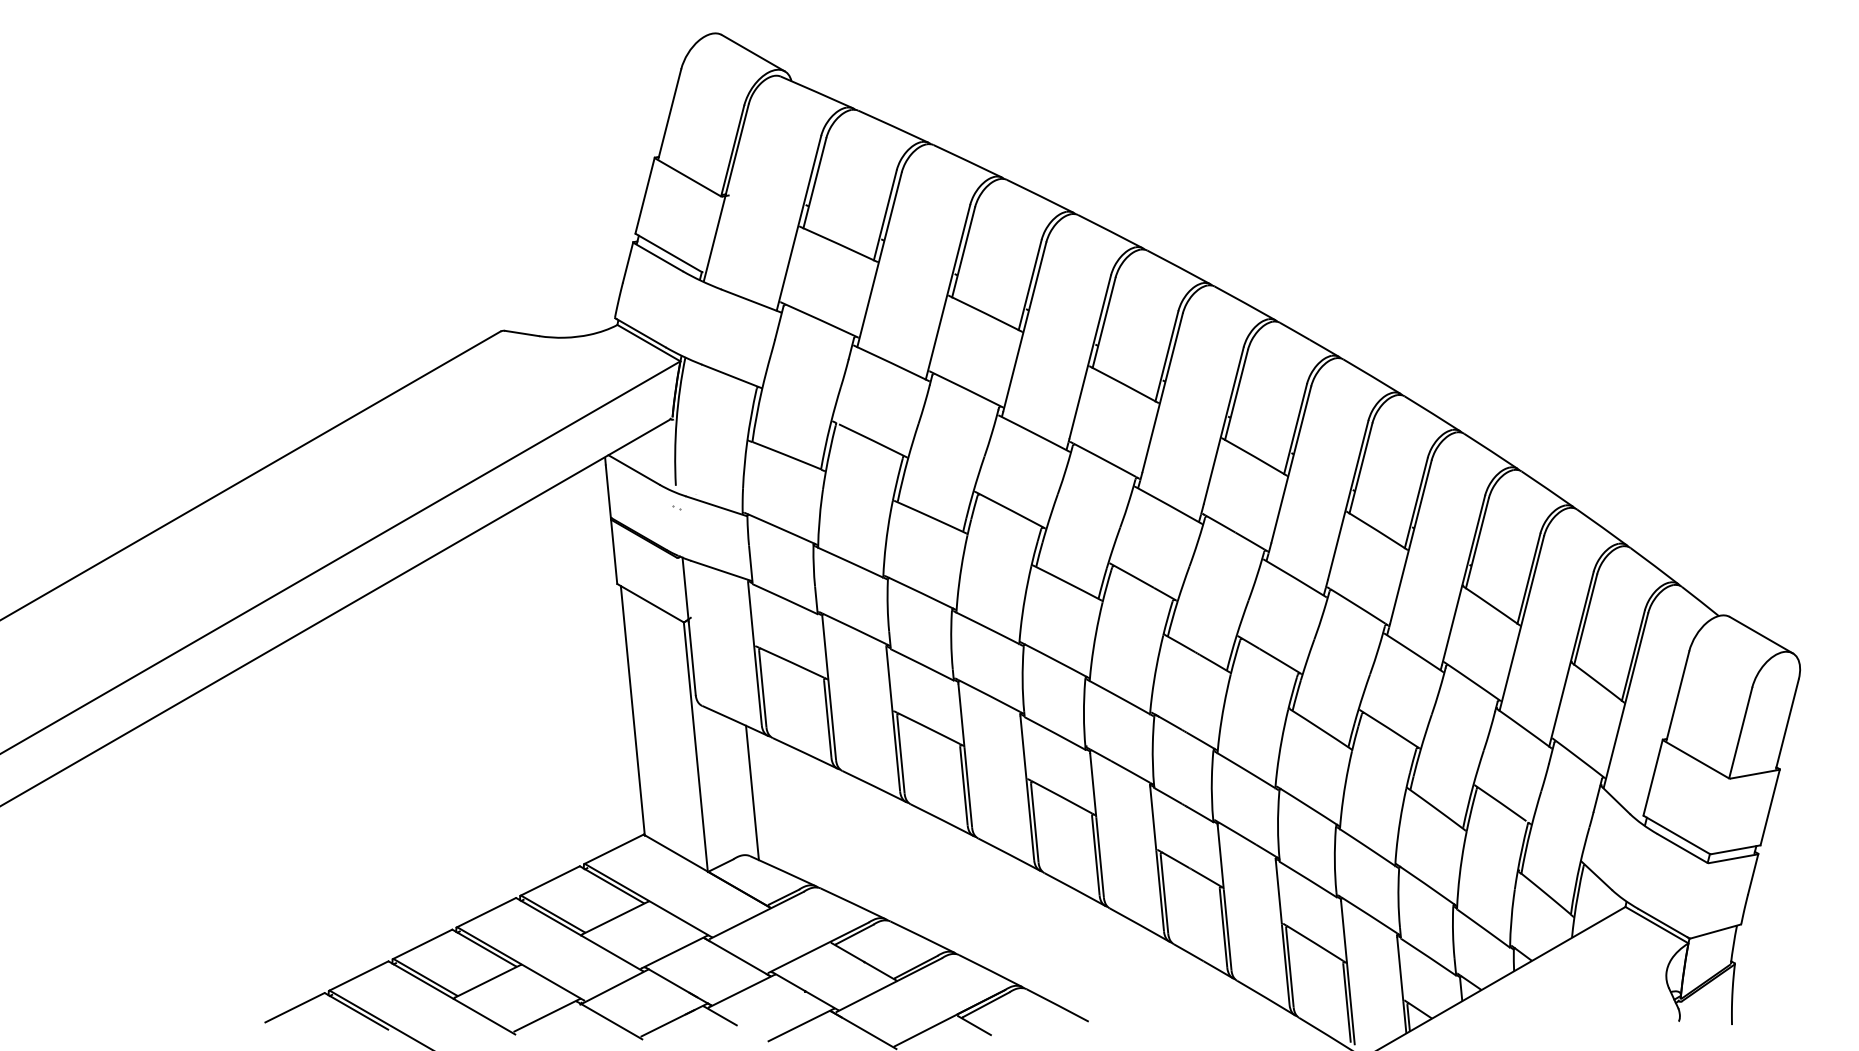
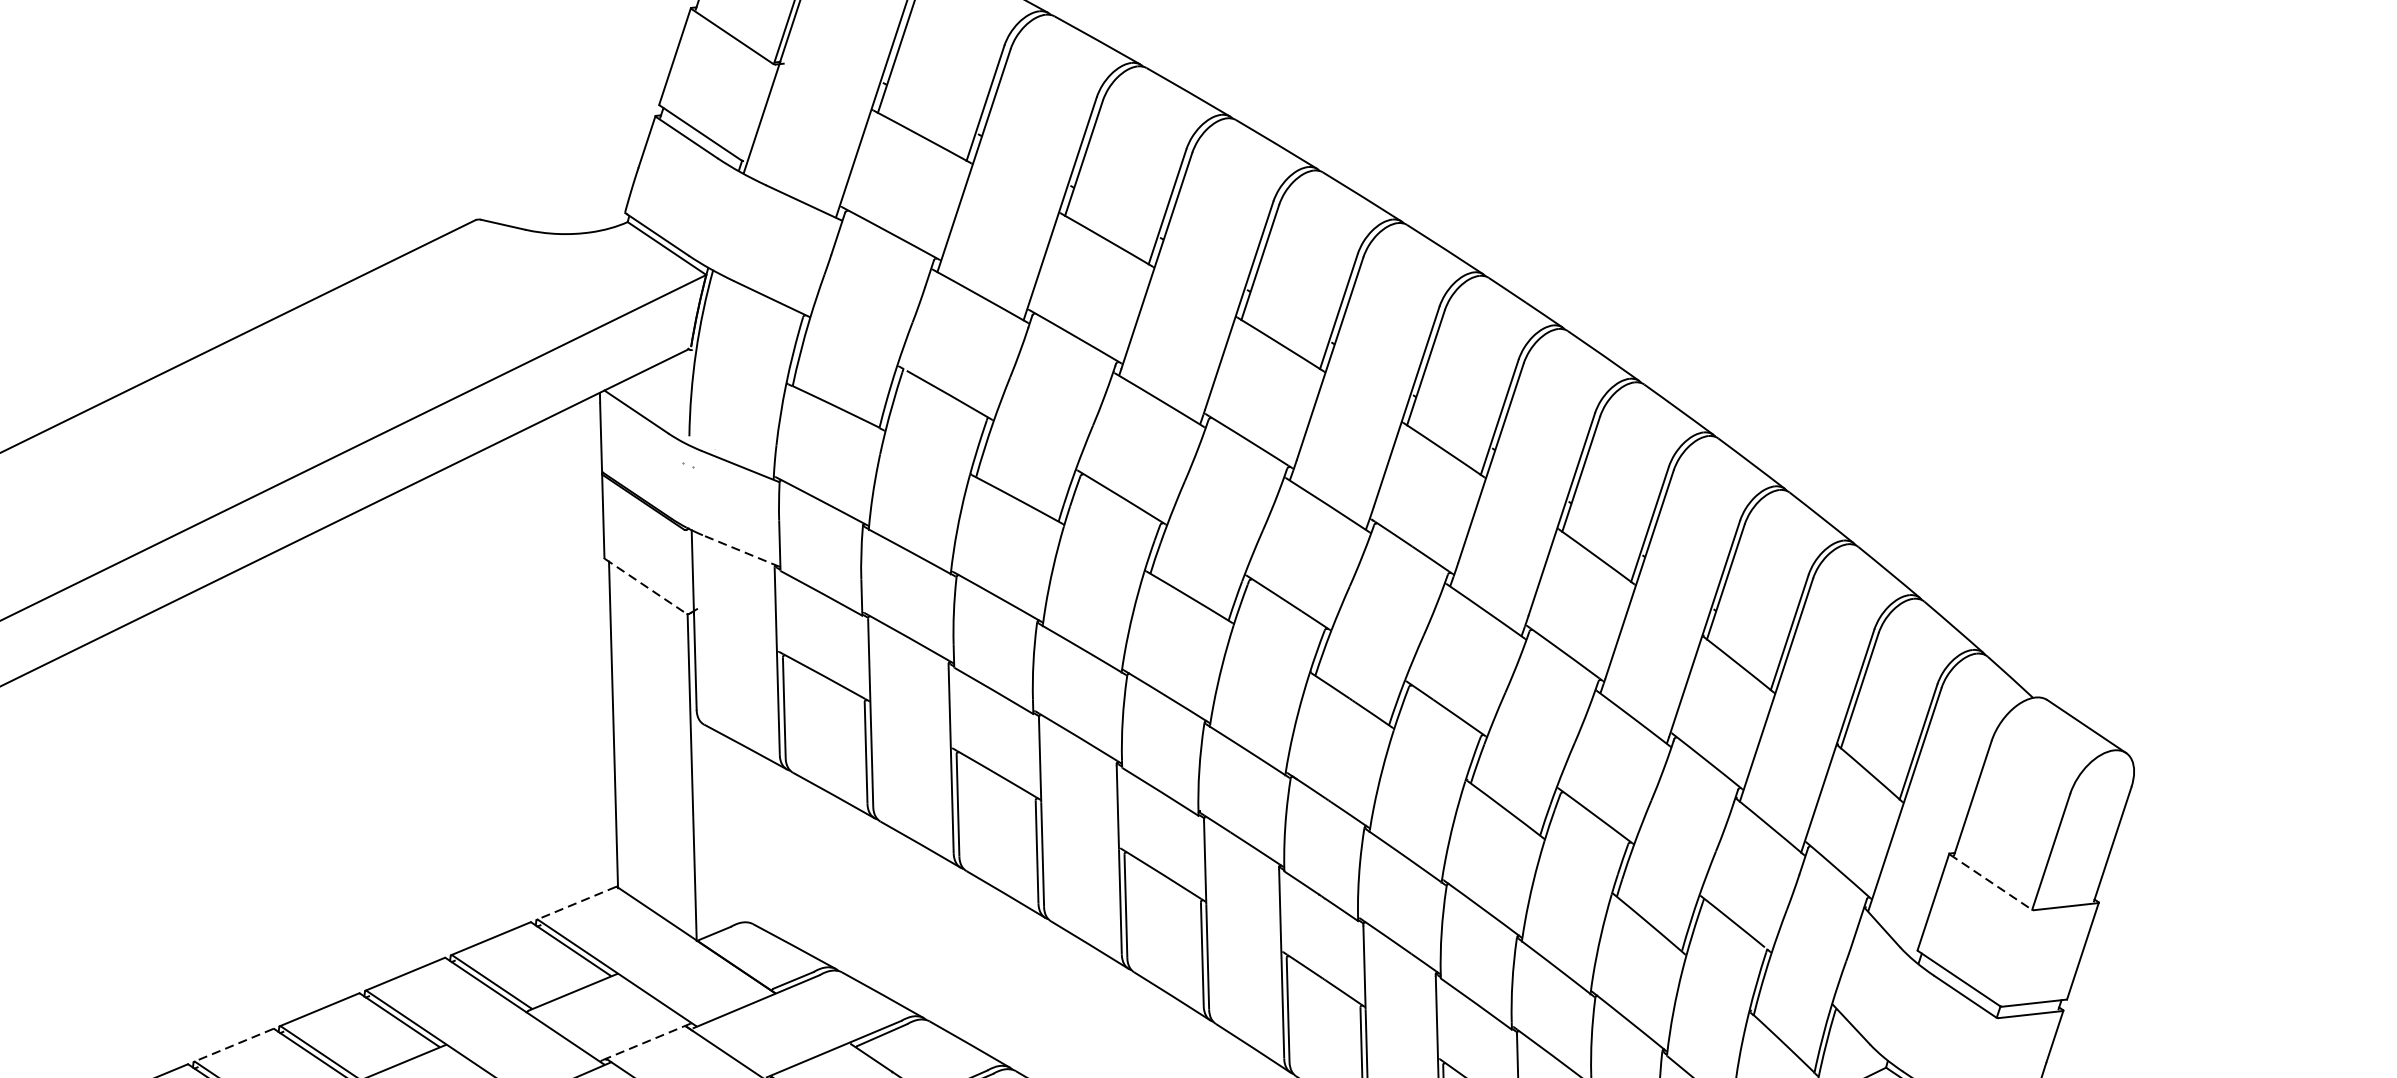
line: (721, 571) -> (741, 551), solid -> dashed
line: (650, 603) -> (645, 586), solid -> dashed
line: (1695, 759) -> (1990, 882), solid -> dashed
line: (752, 792) -> (761, 841), removed
line: (613, 849) -> (576, 903), solid -> dashed
line: (674, 952) -> (646, 1042), solid -> dashed
line: (358, 976) -> (233, 1045), solid -> dashed

